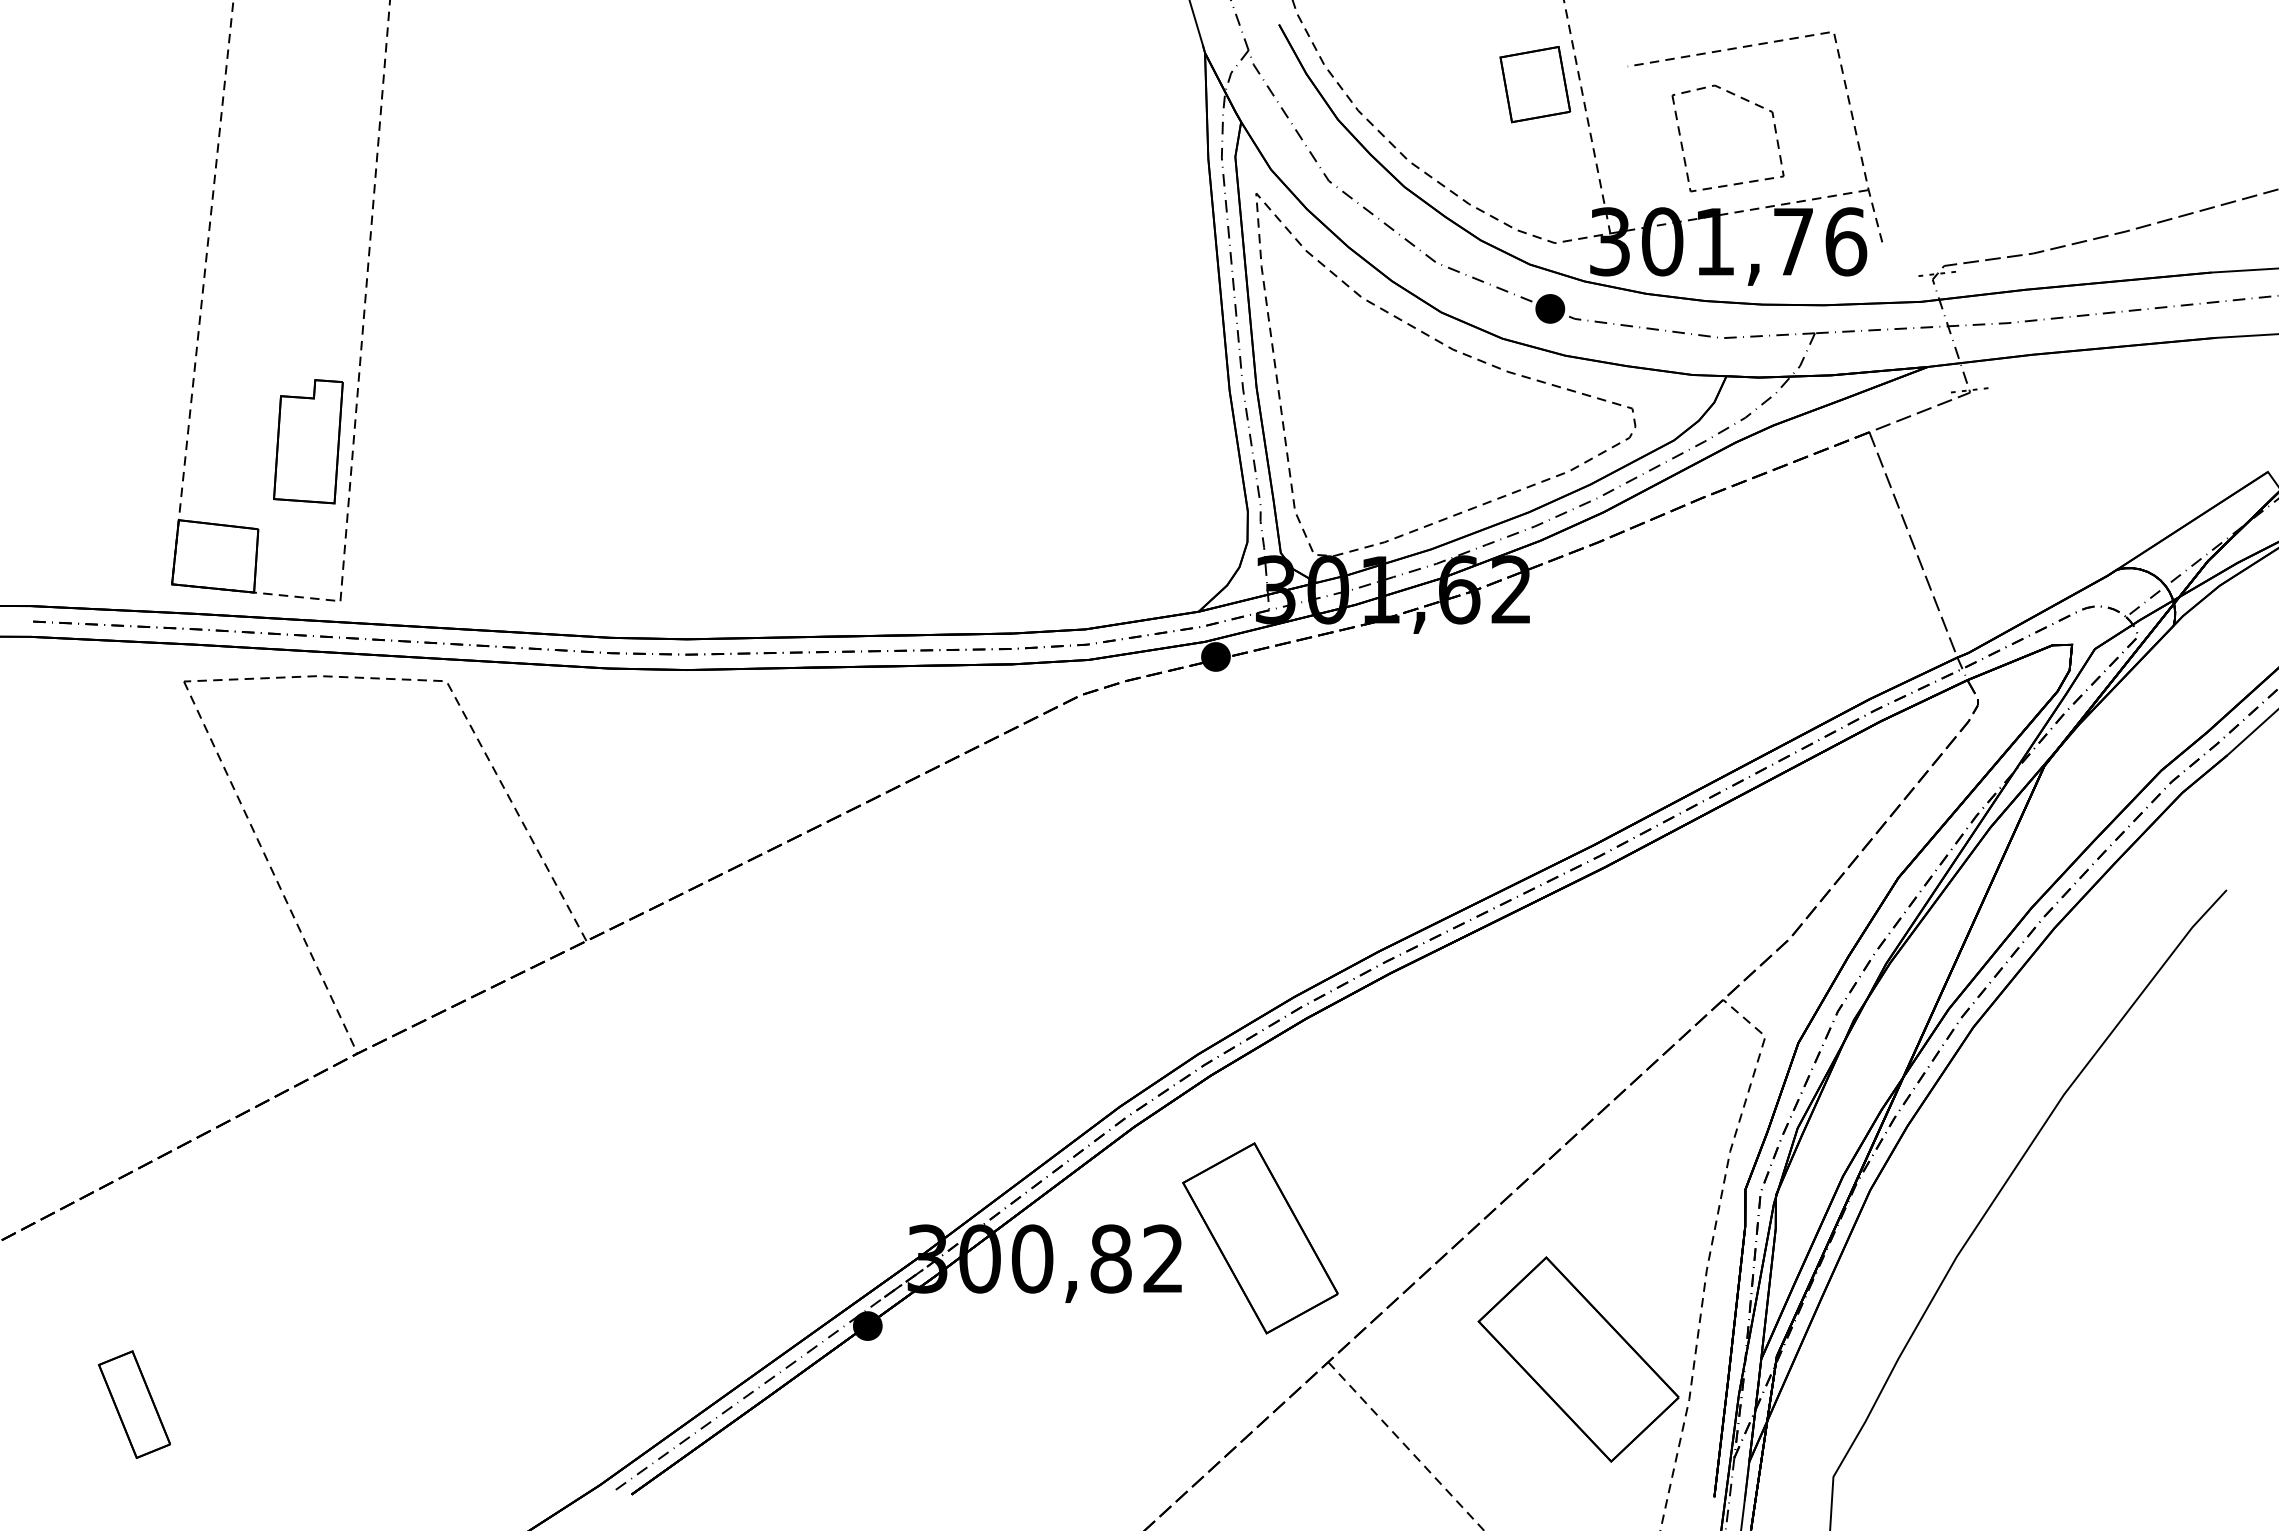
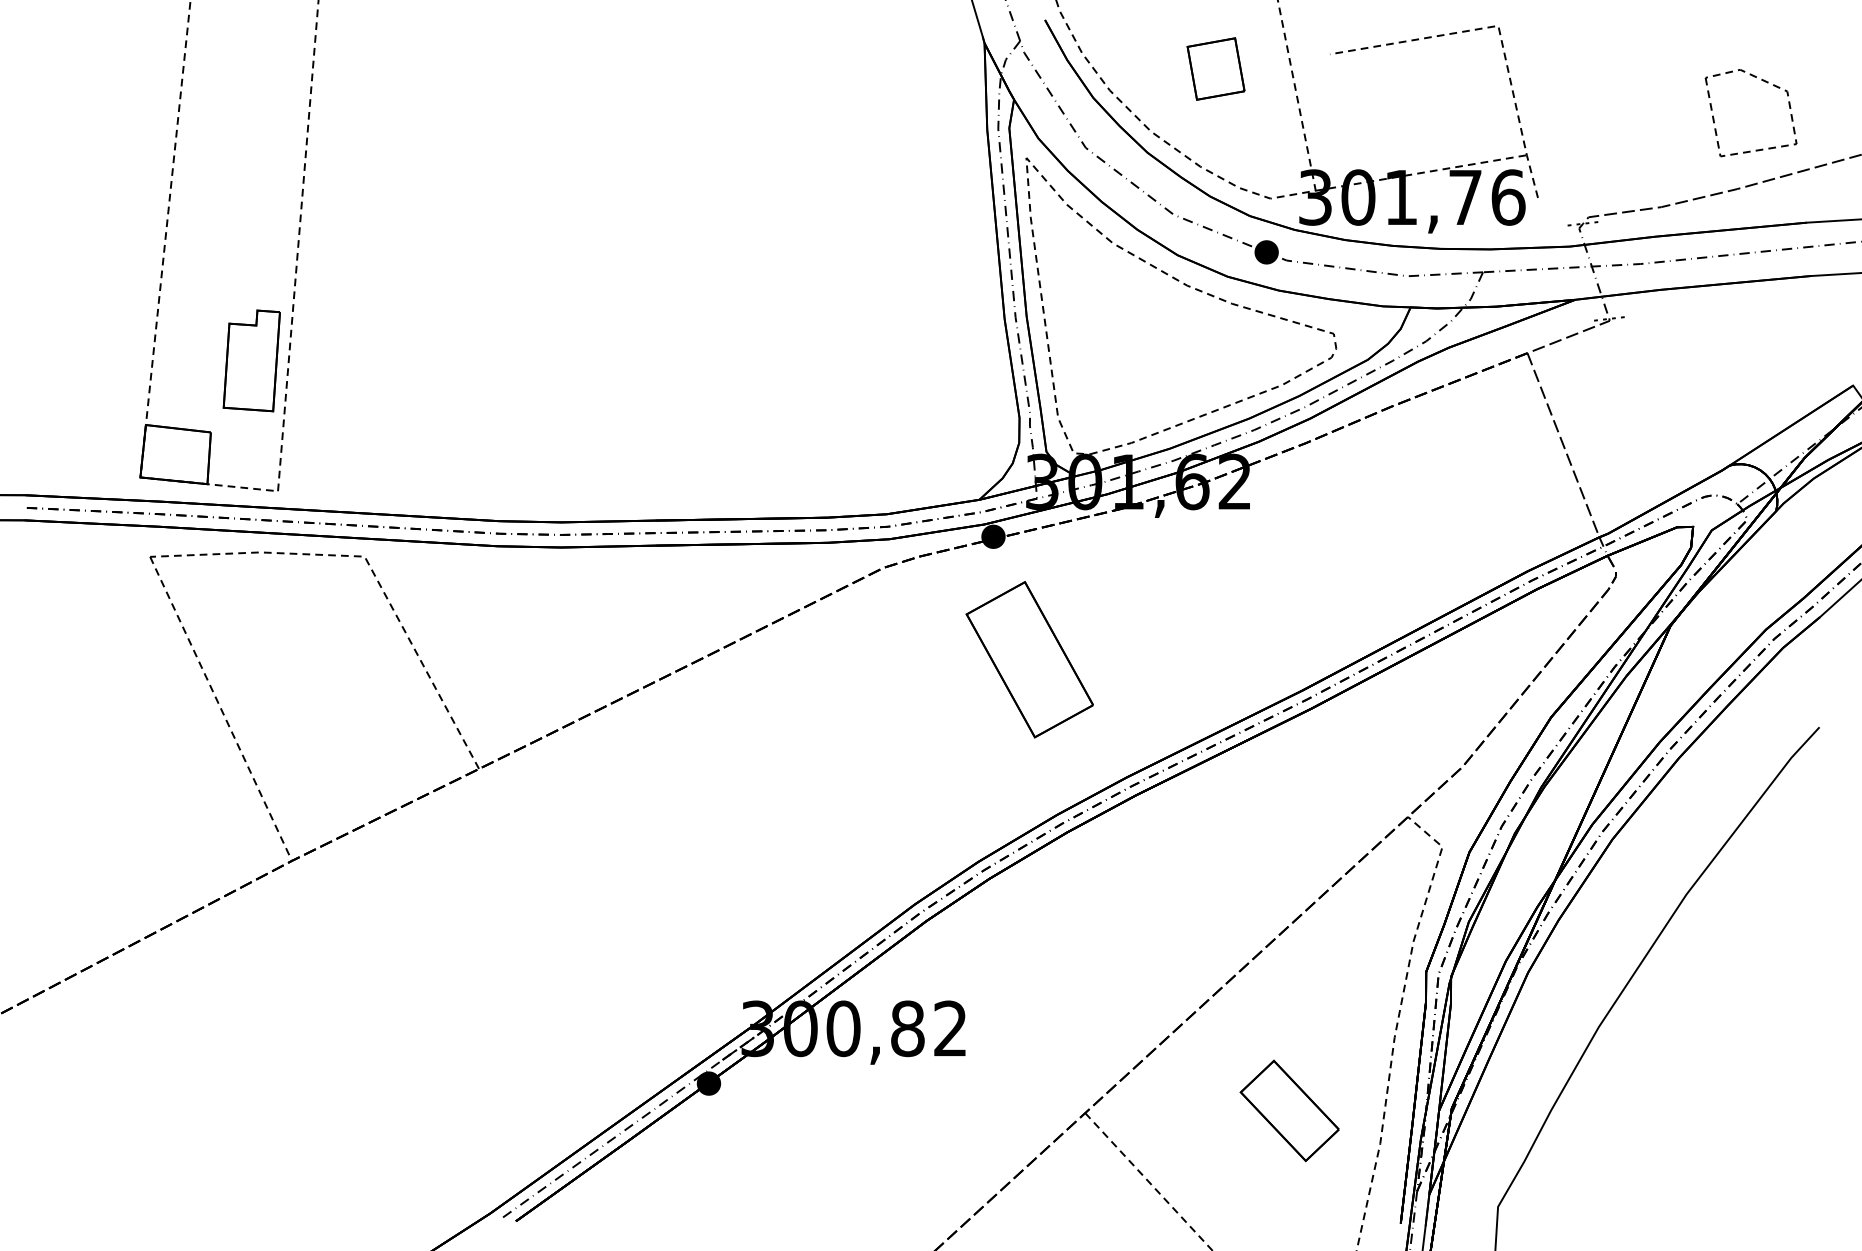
part: (1535, 84) -> (1216, 68), moved
part: (1746, 101) -> (1766, 82), moved
part: (1260, 1238) -> (1029, 659), moved
part: (1578, 1359) -> (1289, 1110), size x0.6
part: (134, 1404) -> (109, 1147), removed

